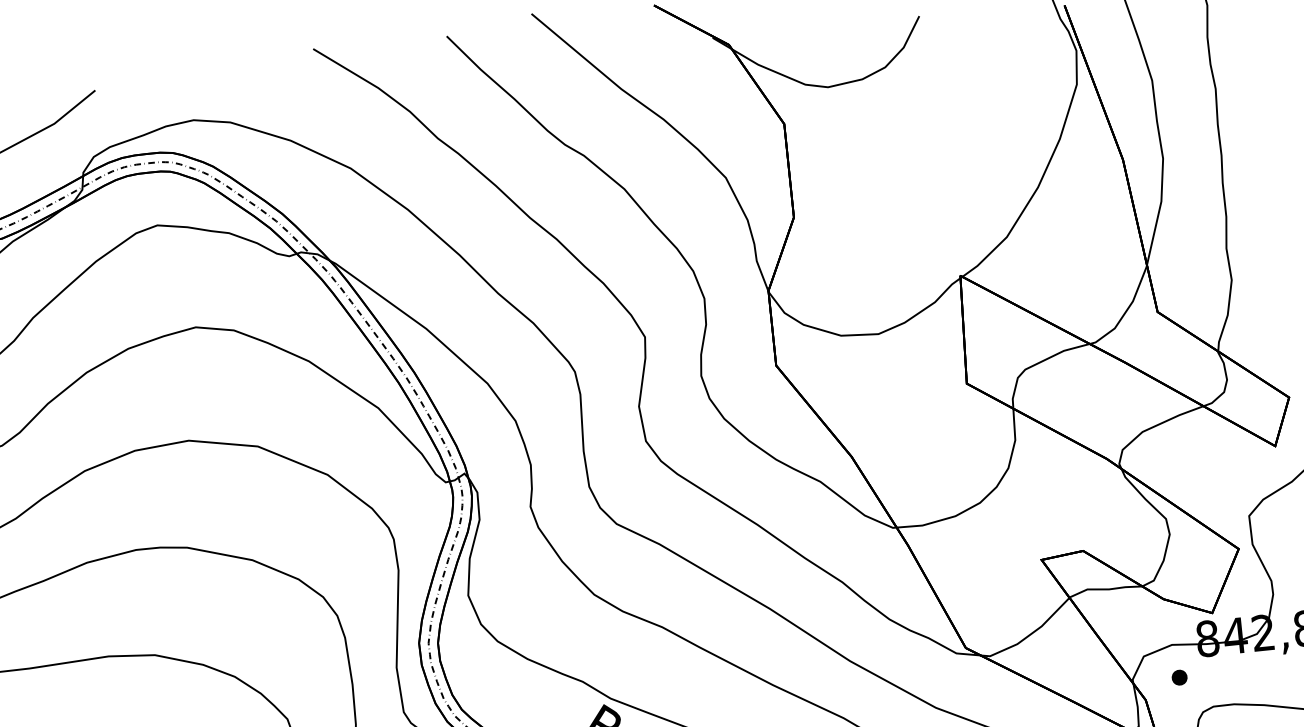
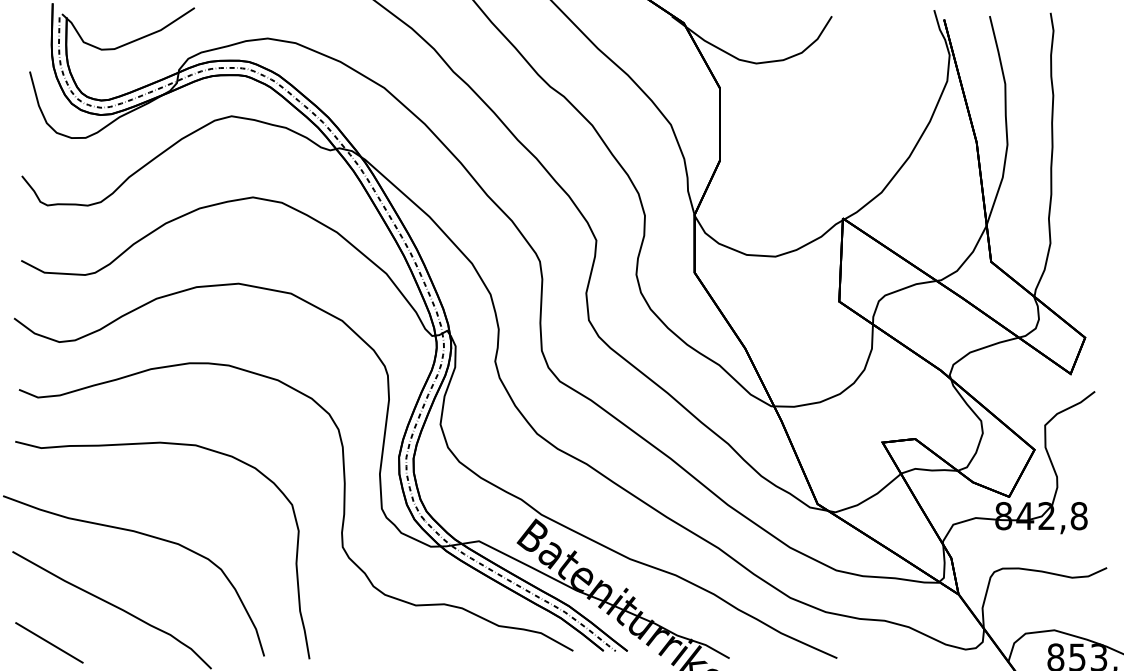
part: (1180, 677) -> (979, 543), removed

